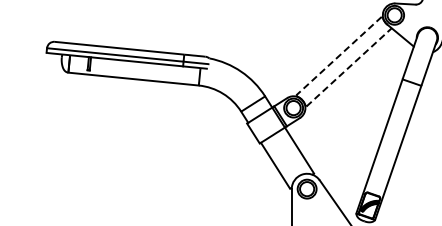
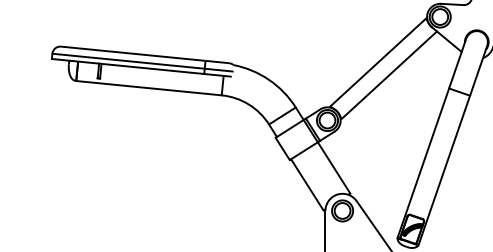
line: (339, 56) -> (378, 62), dashed -> solid
line: (349, 67) -> (389, 75), dashed -> solid

